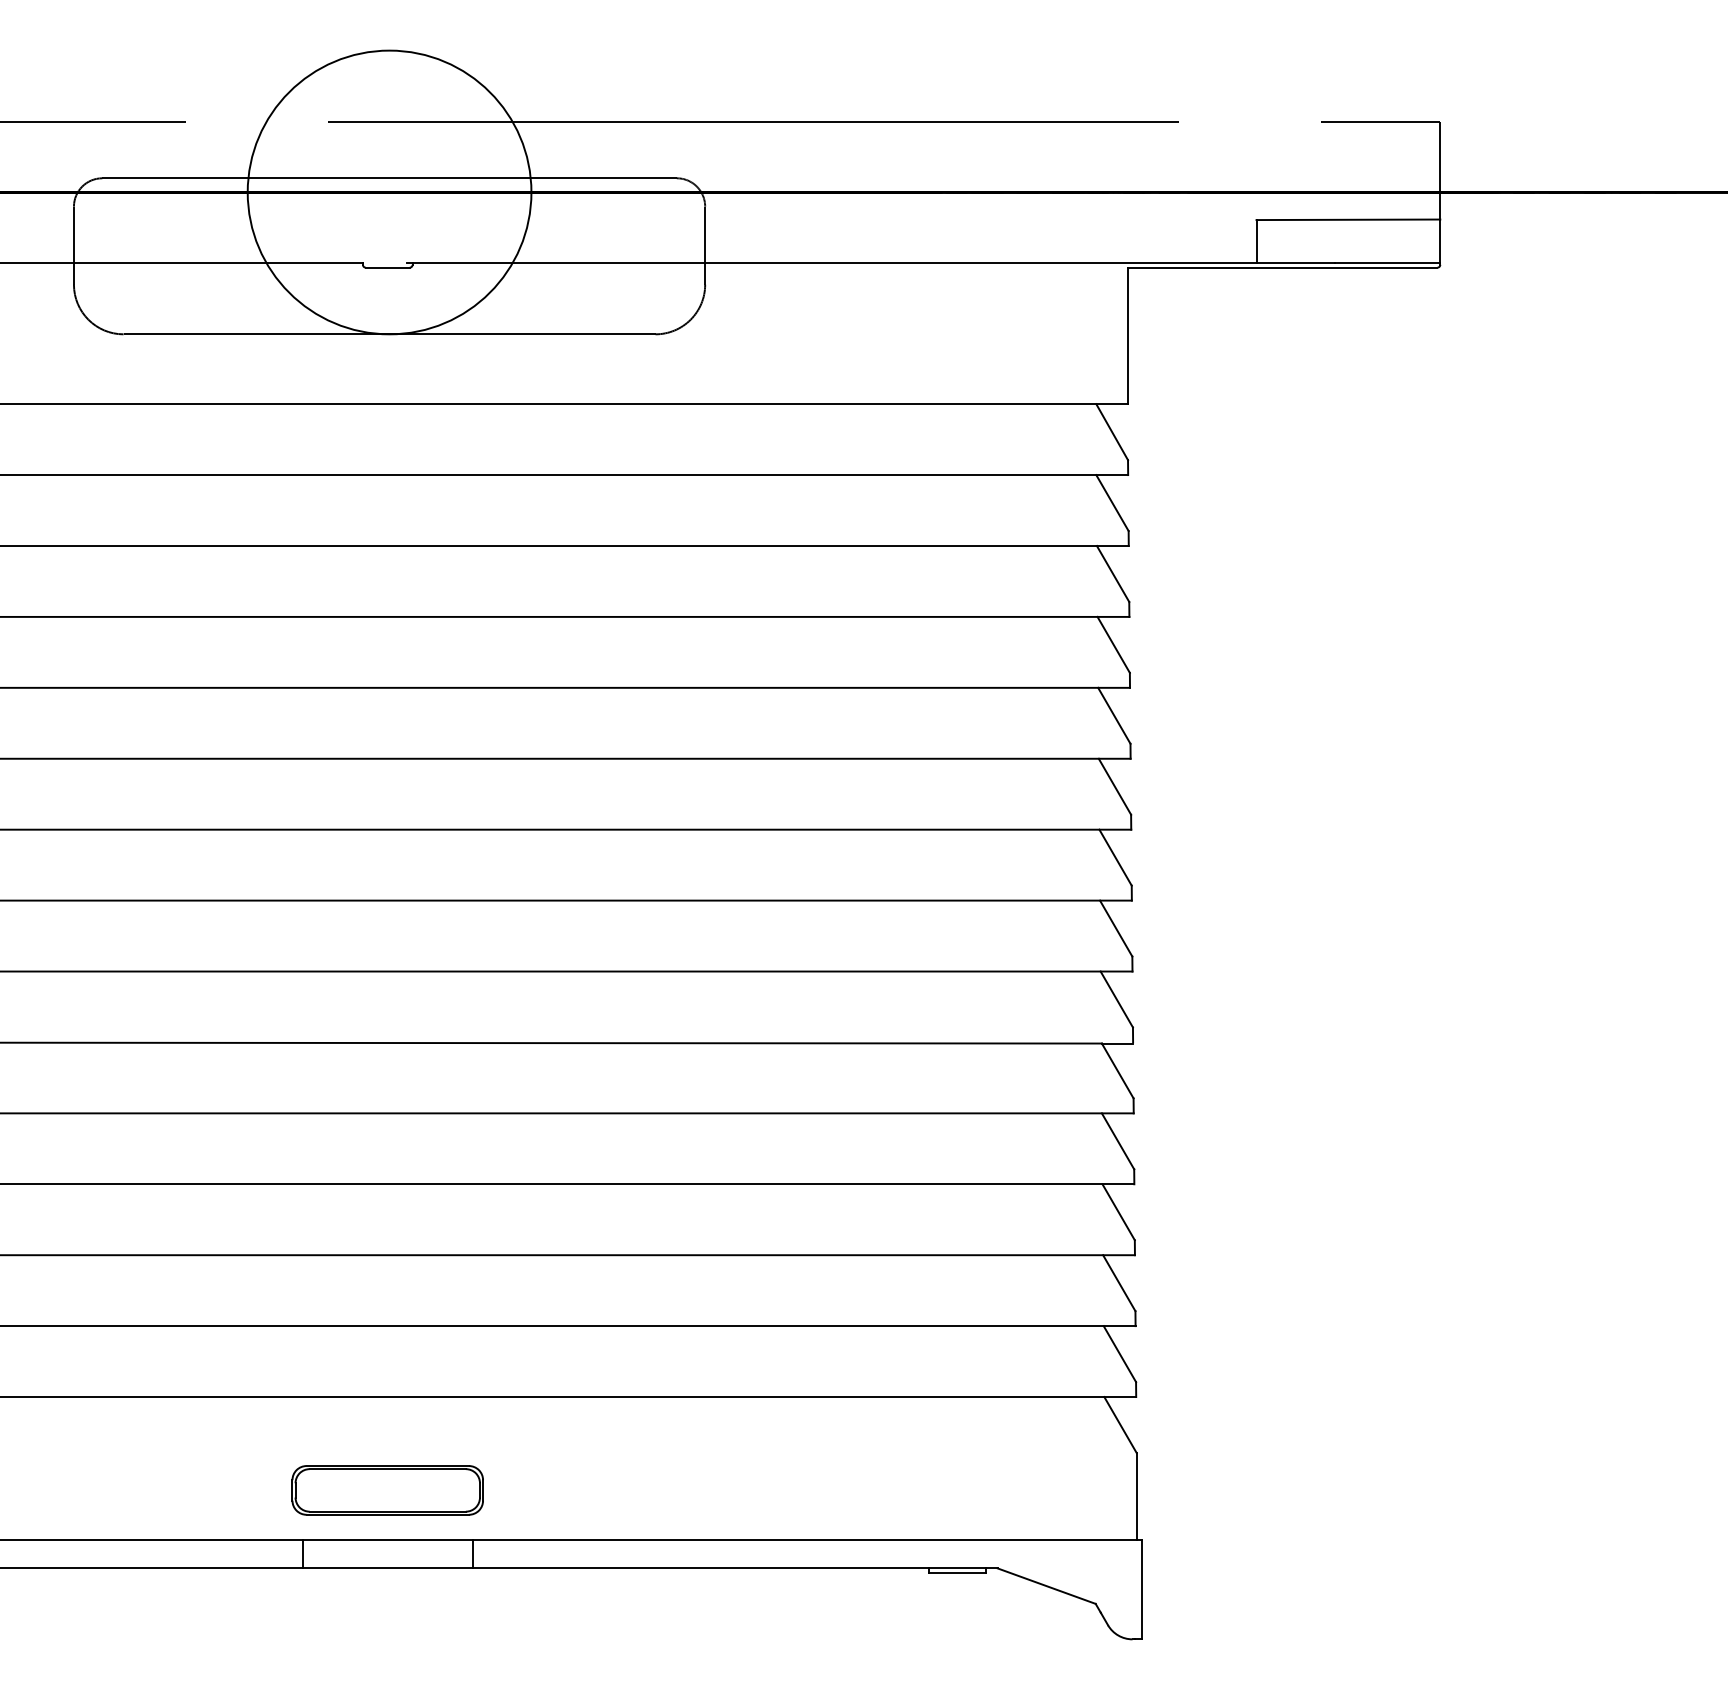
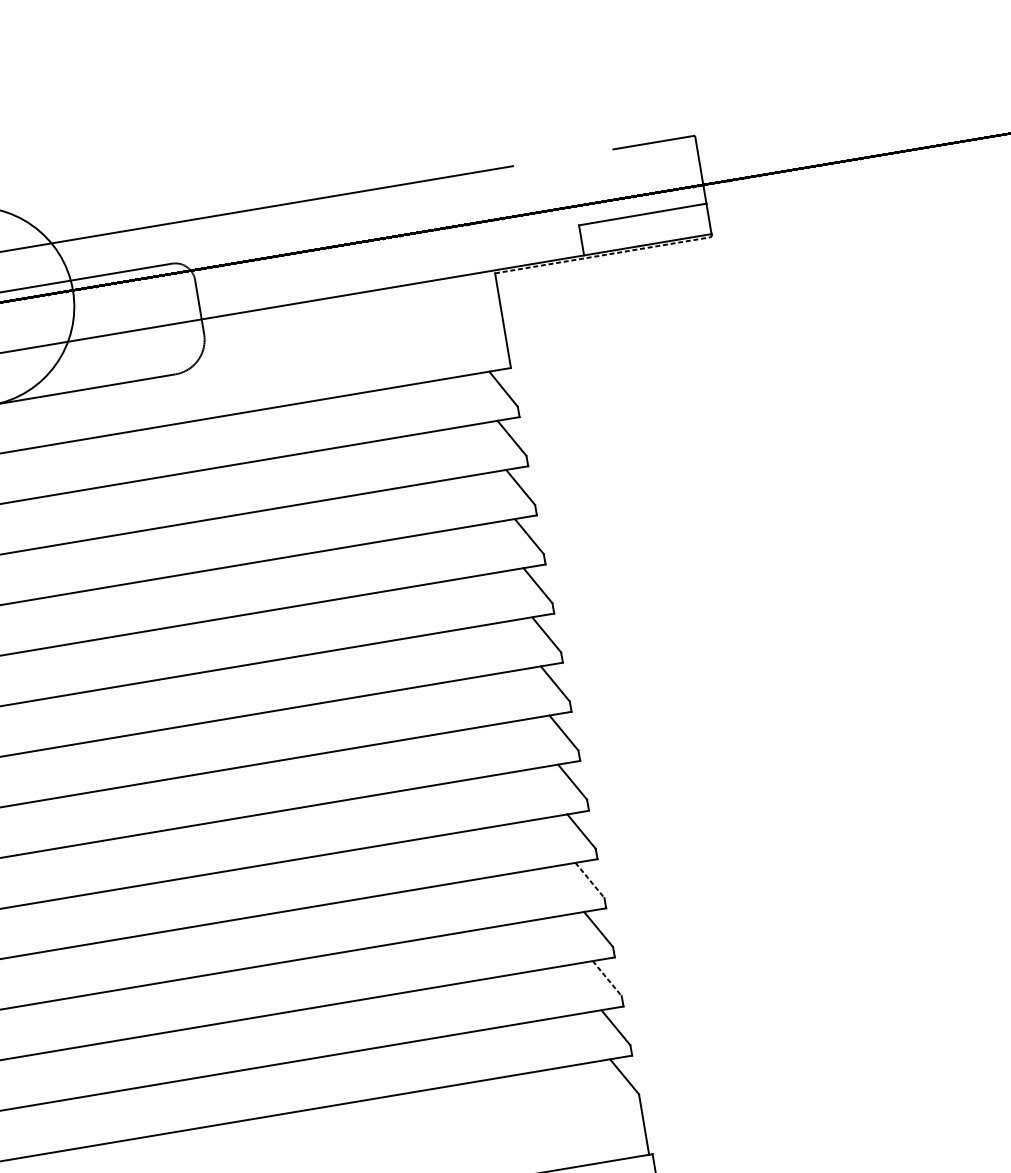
line: (1282, 267) -> (602, 255), solid -> dashed
line: (1118, 1141) -> (590, 880), solid -> dashed
line: (1119, 1283) -> (607, 978), solid -> dashed

